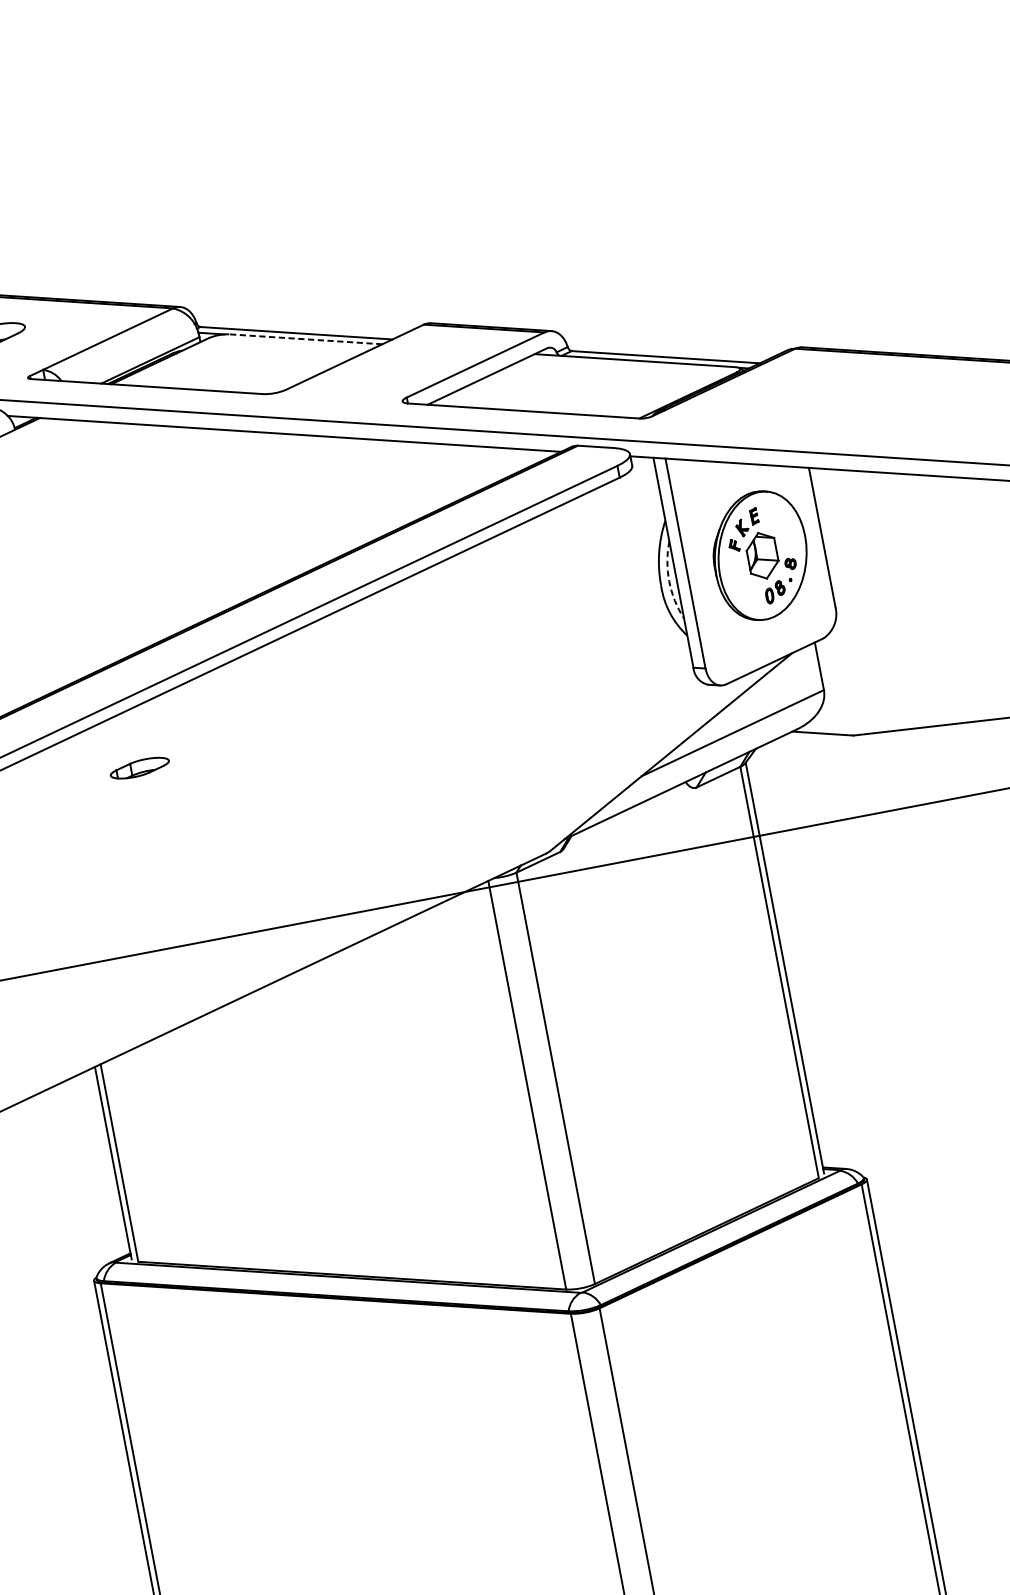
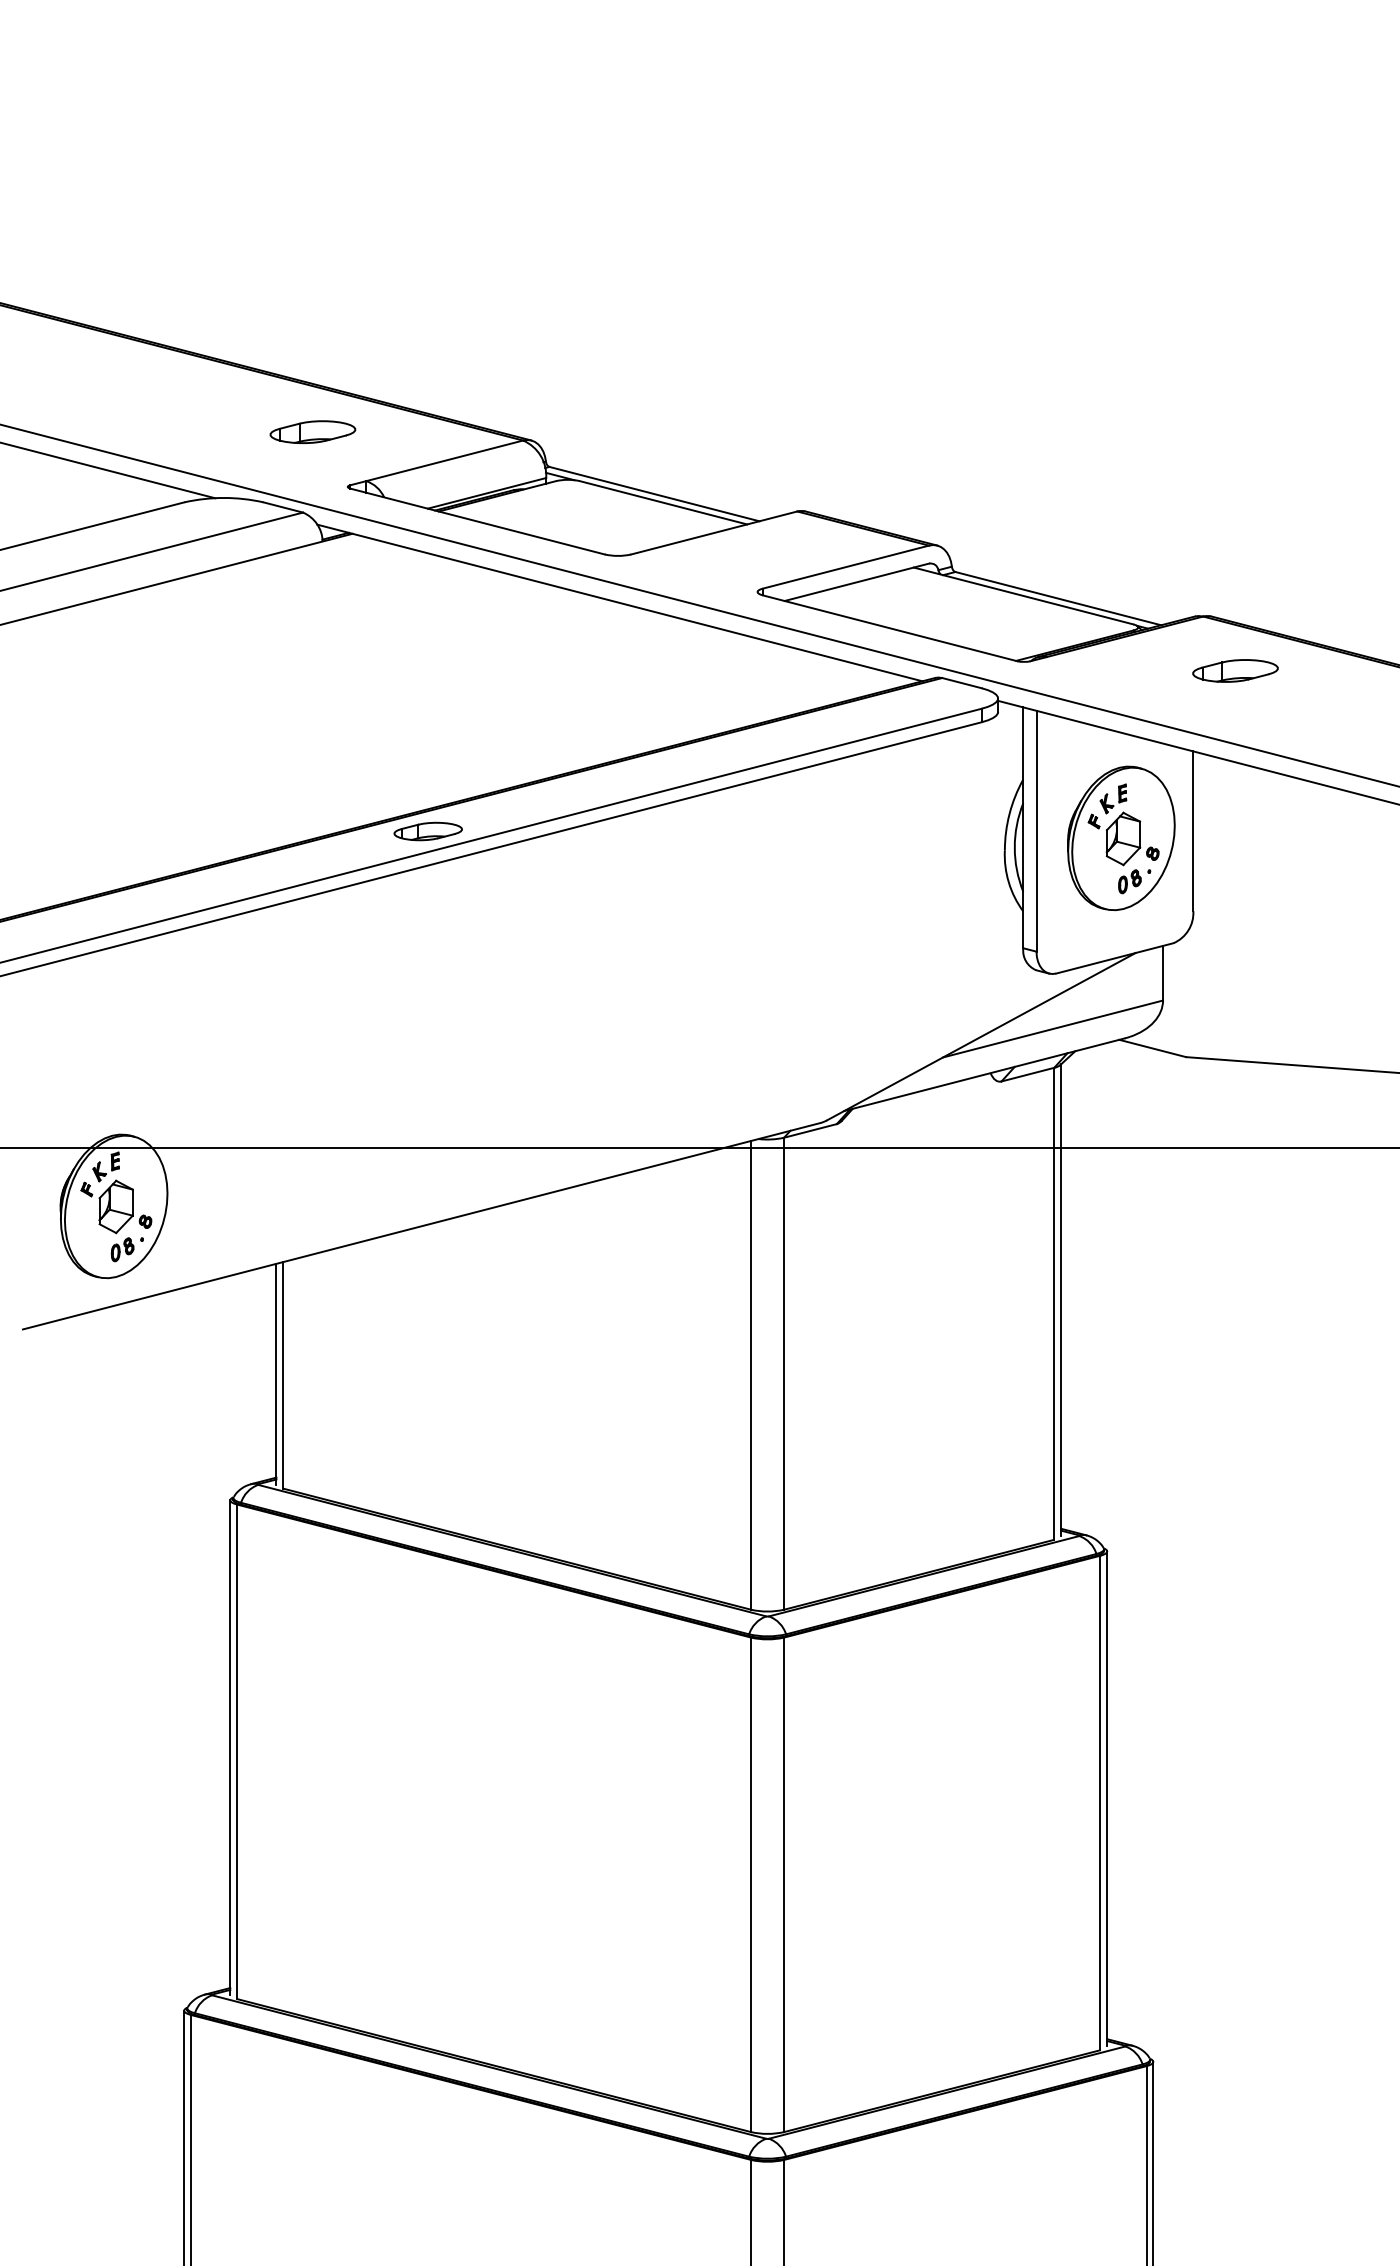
line: (305, 339) -> (663, 502), dashed -> solid
part: (832, 390) -> (1235, 670), added
arc: (669, 581) -> (1014, 847), dashed -> solid
part: (139, 768) -> (427, 831), moved

